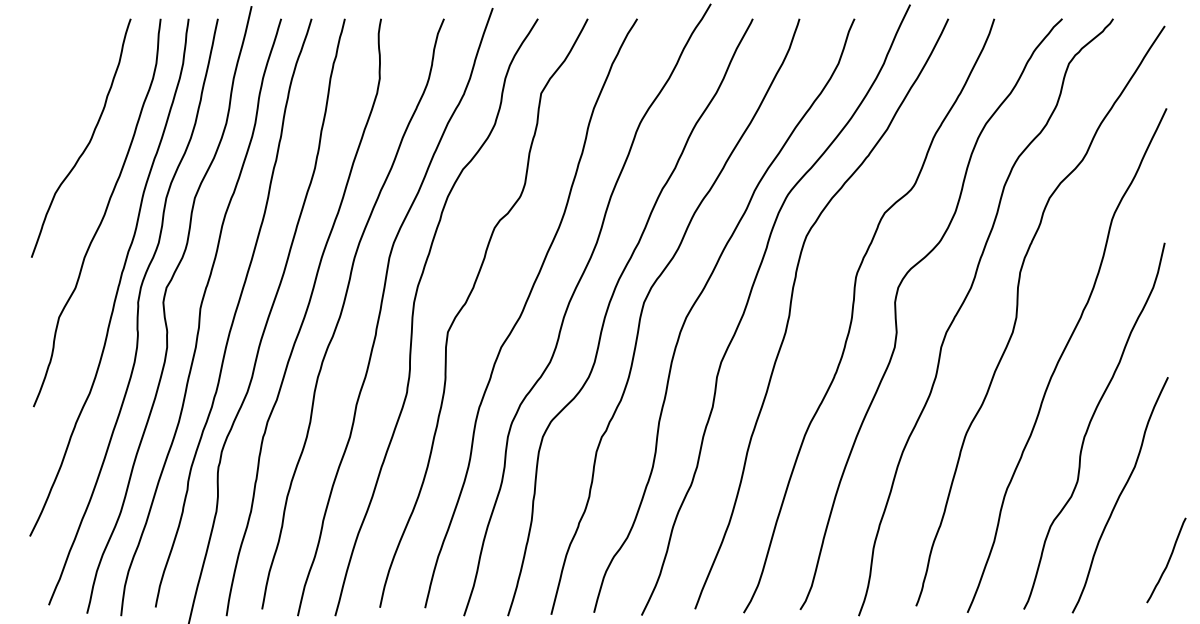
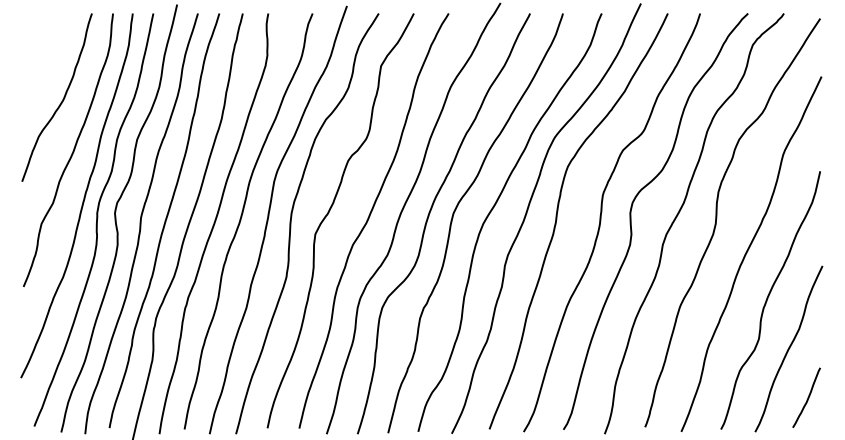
curve: (1167, 561) -> (807, 398), moved

